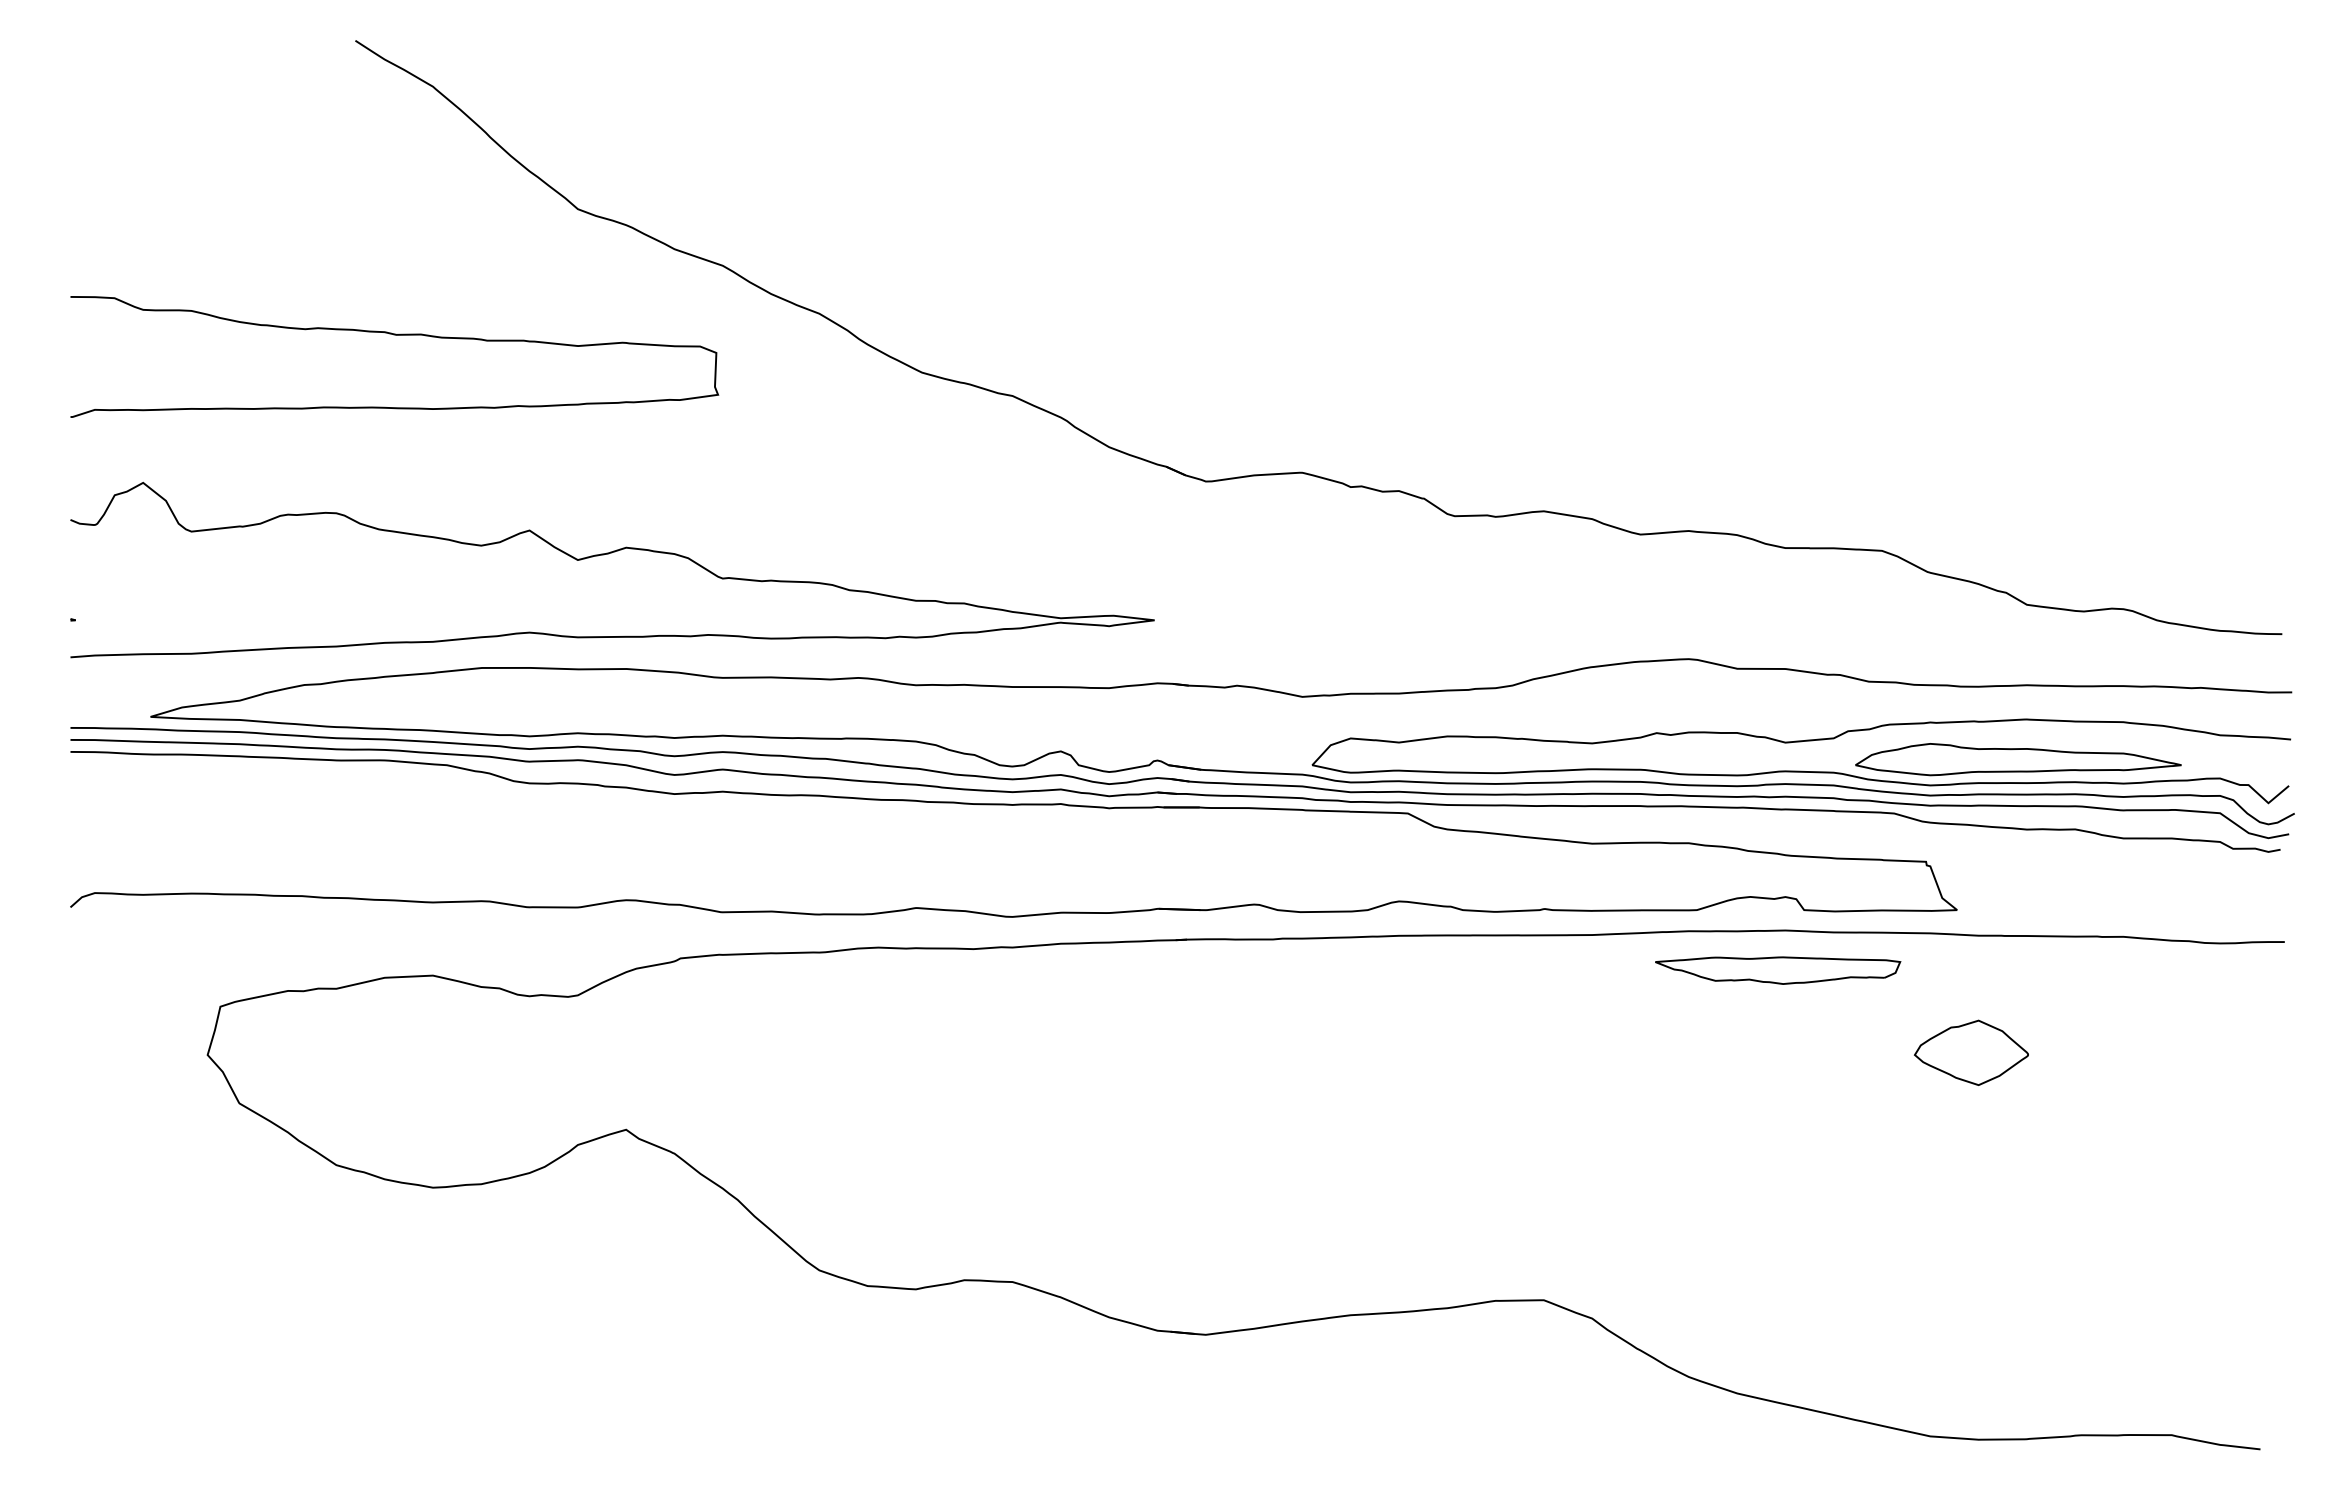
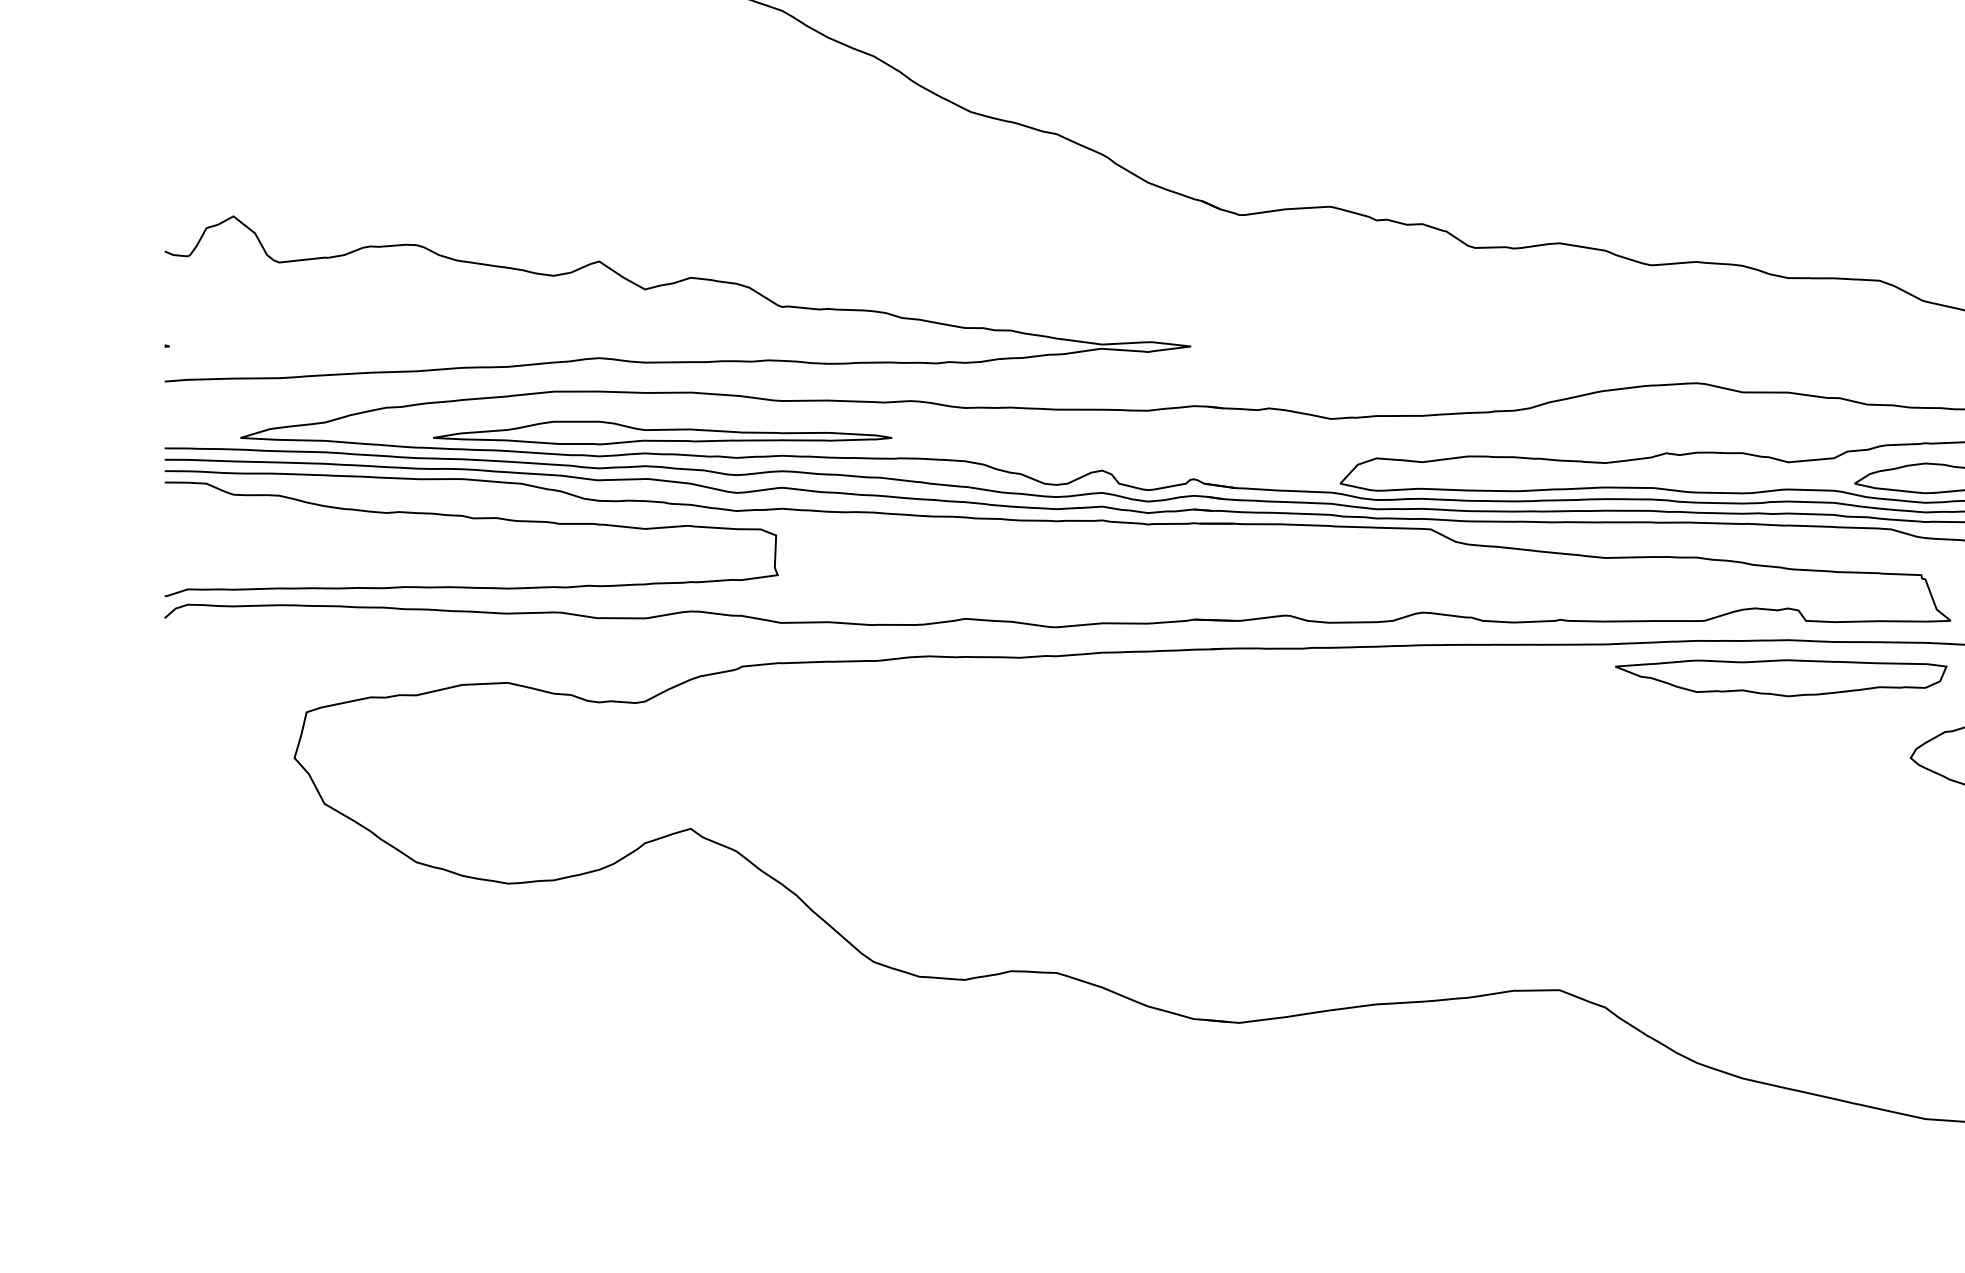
curve: (394, 335) -> (471, 518), moved
part: (596, 711) -> (662, 432), added
part: (1777, 970) -> (1780, 678), size x1.43

